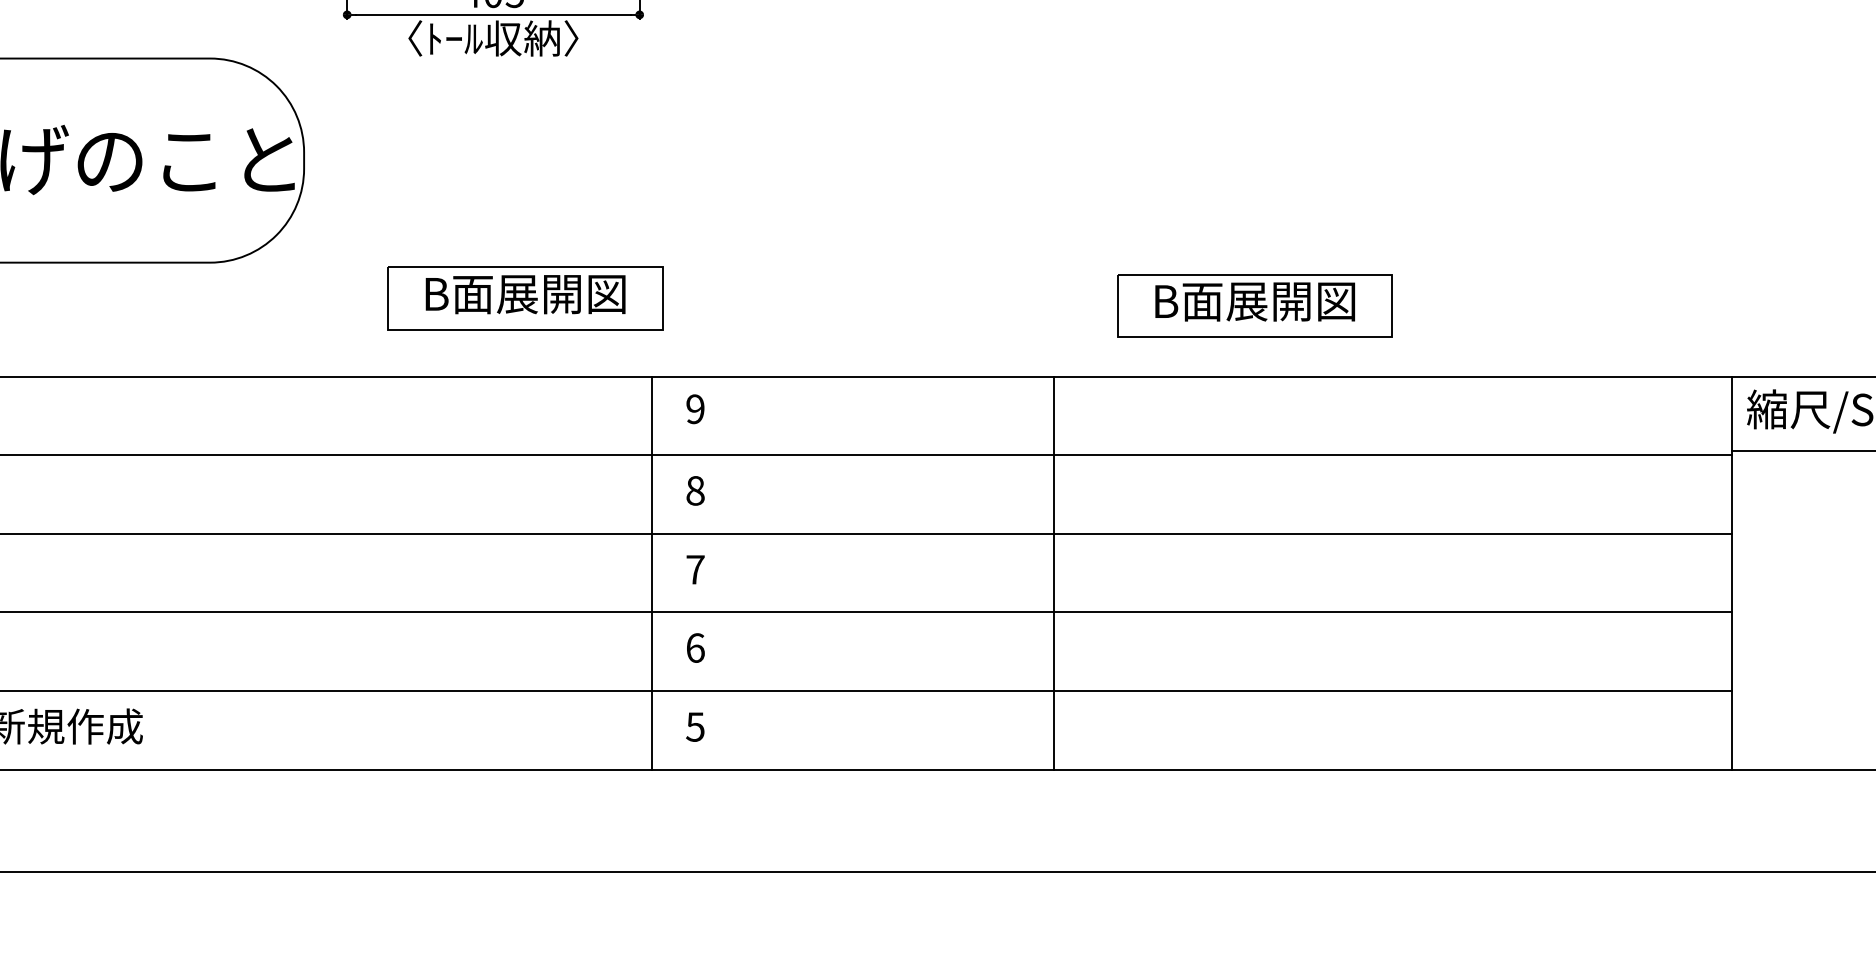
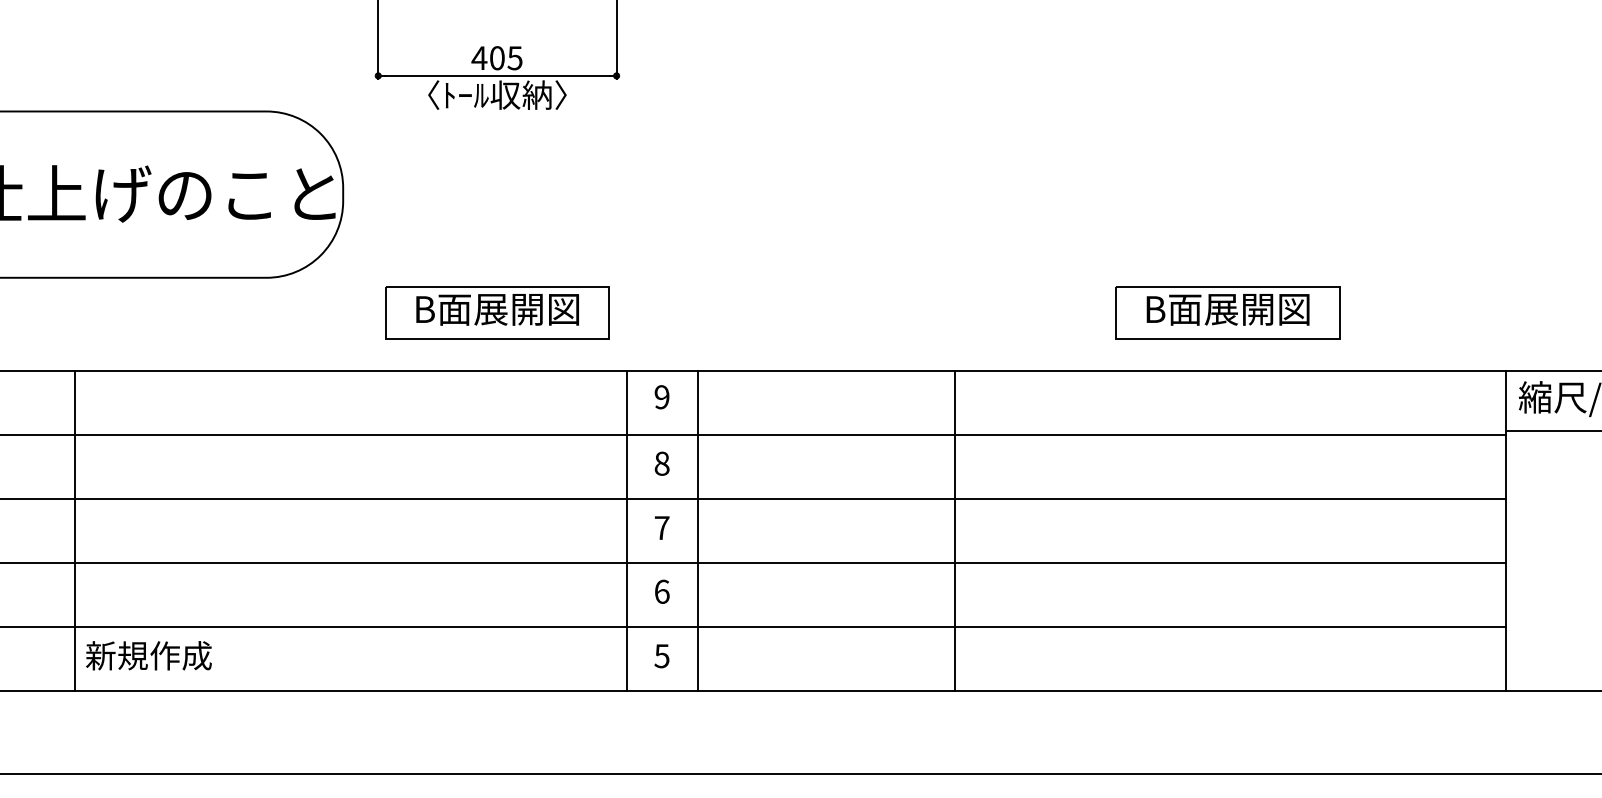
part: (525, 297) -> (497, 312), moved
part: (1254, 305) -> (1227, 312), moved
line: (738, 572) -> (697, 530), added

